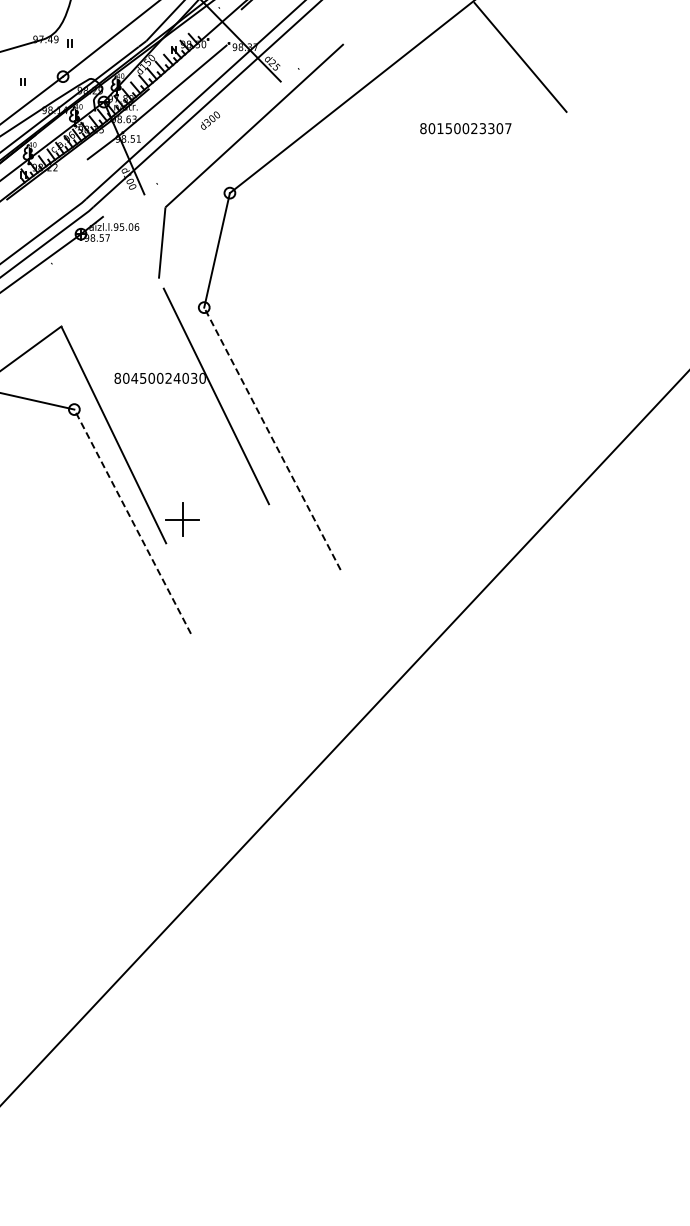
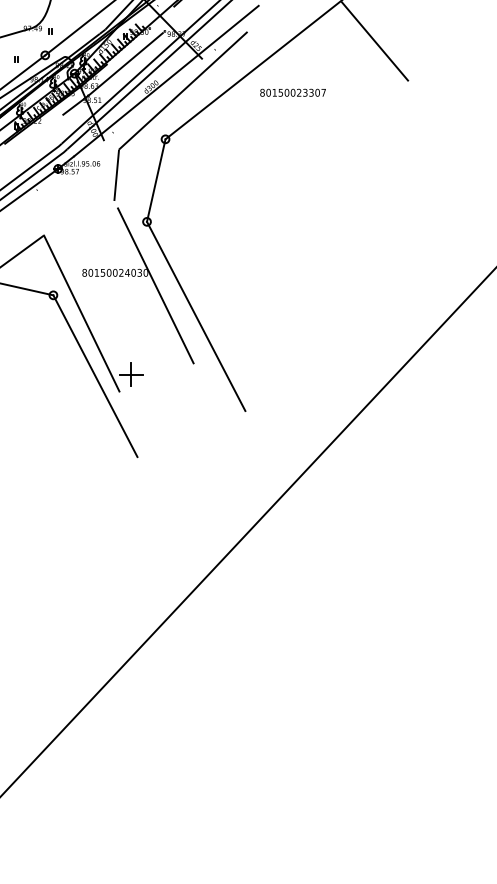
line: (230, 112) -> (165, 81), added
text: (465, 128) -> (292, 92), moved
text: (134, 378) -> (96, 272), 80450024030 -> 80150024030
line: (272, 438) -> (196, 316), dashed -> solid
line: (132, 521) -> (95, 376), dashed -> solid

